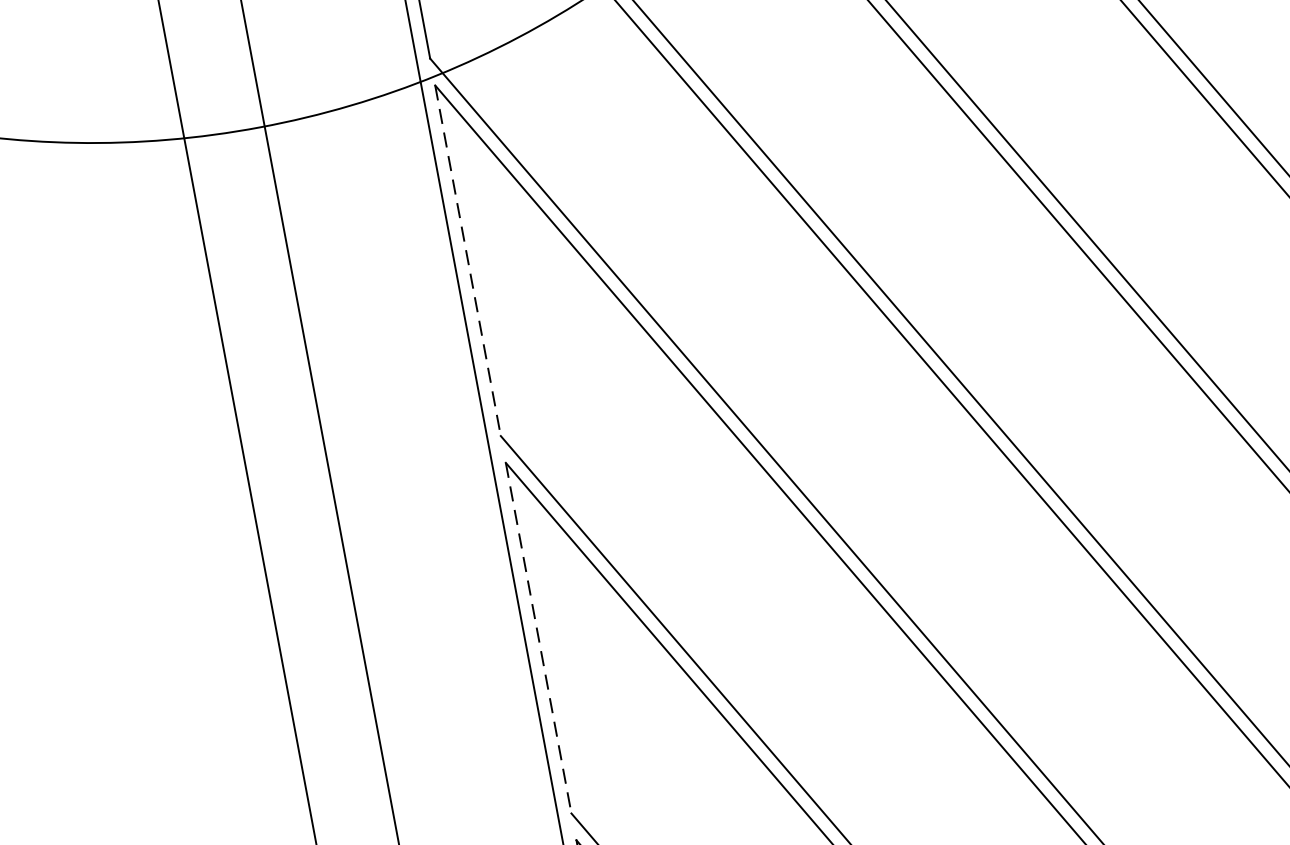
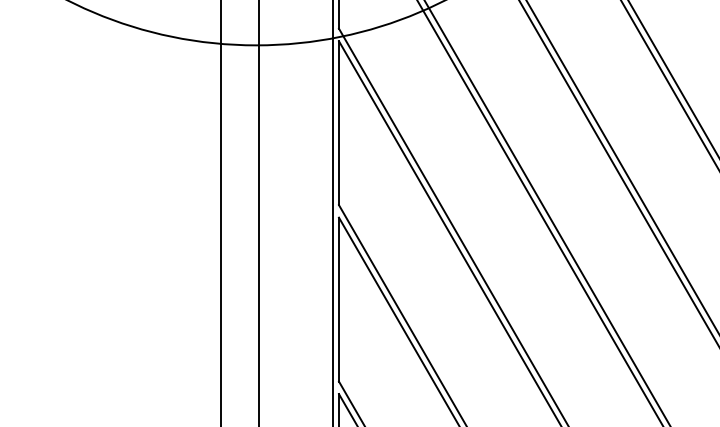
line: (467, 261) -> (338, 123), dashed -> solid
line: (537, 638) -> (338, 299), dashed -> solid

